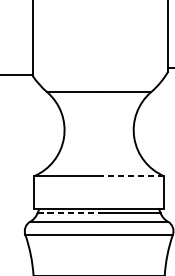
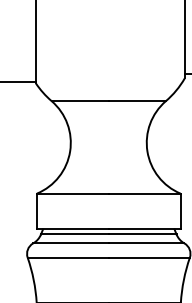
line: (131, 176) -> (144, 193), dashed -> solid
line: (67, 213) -> (74, 234), dashed -> solid

